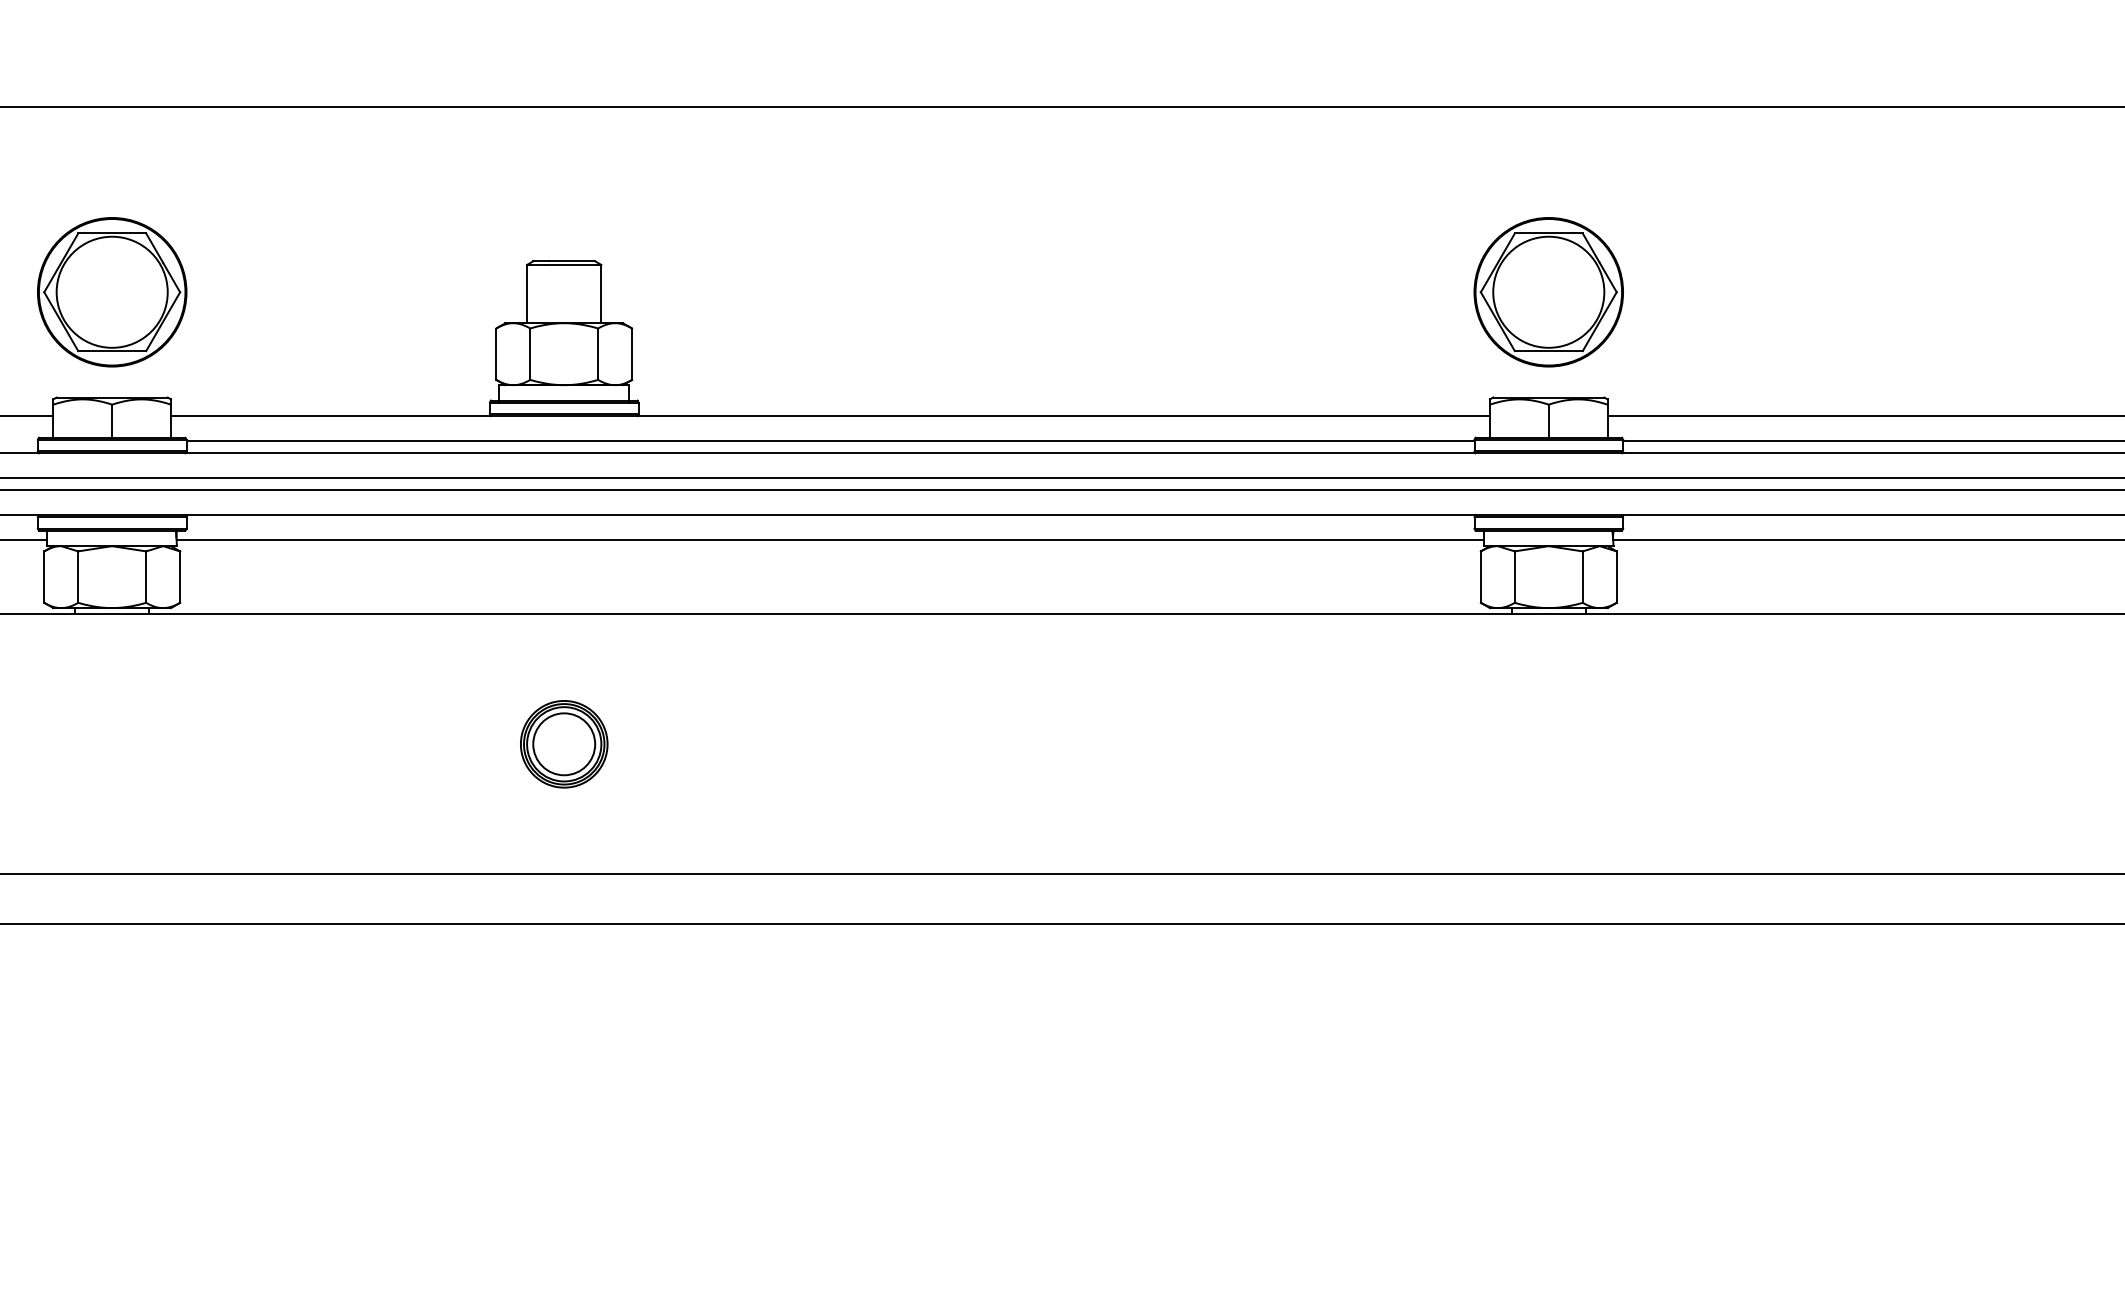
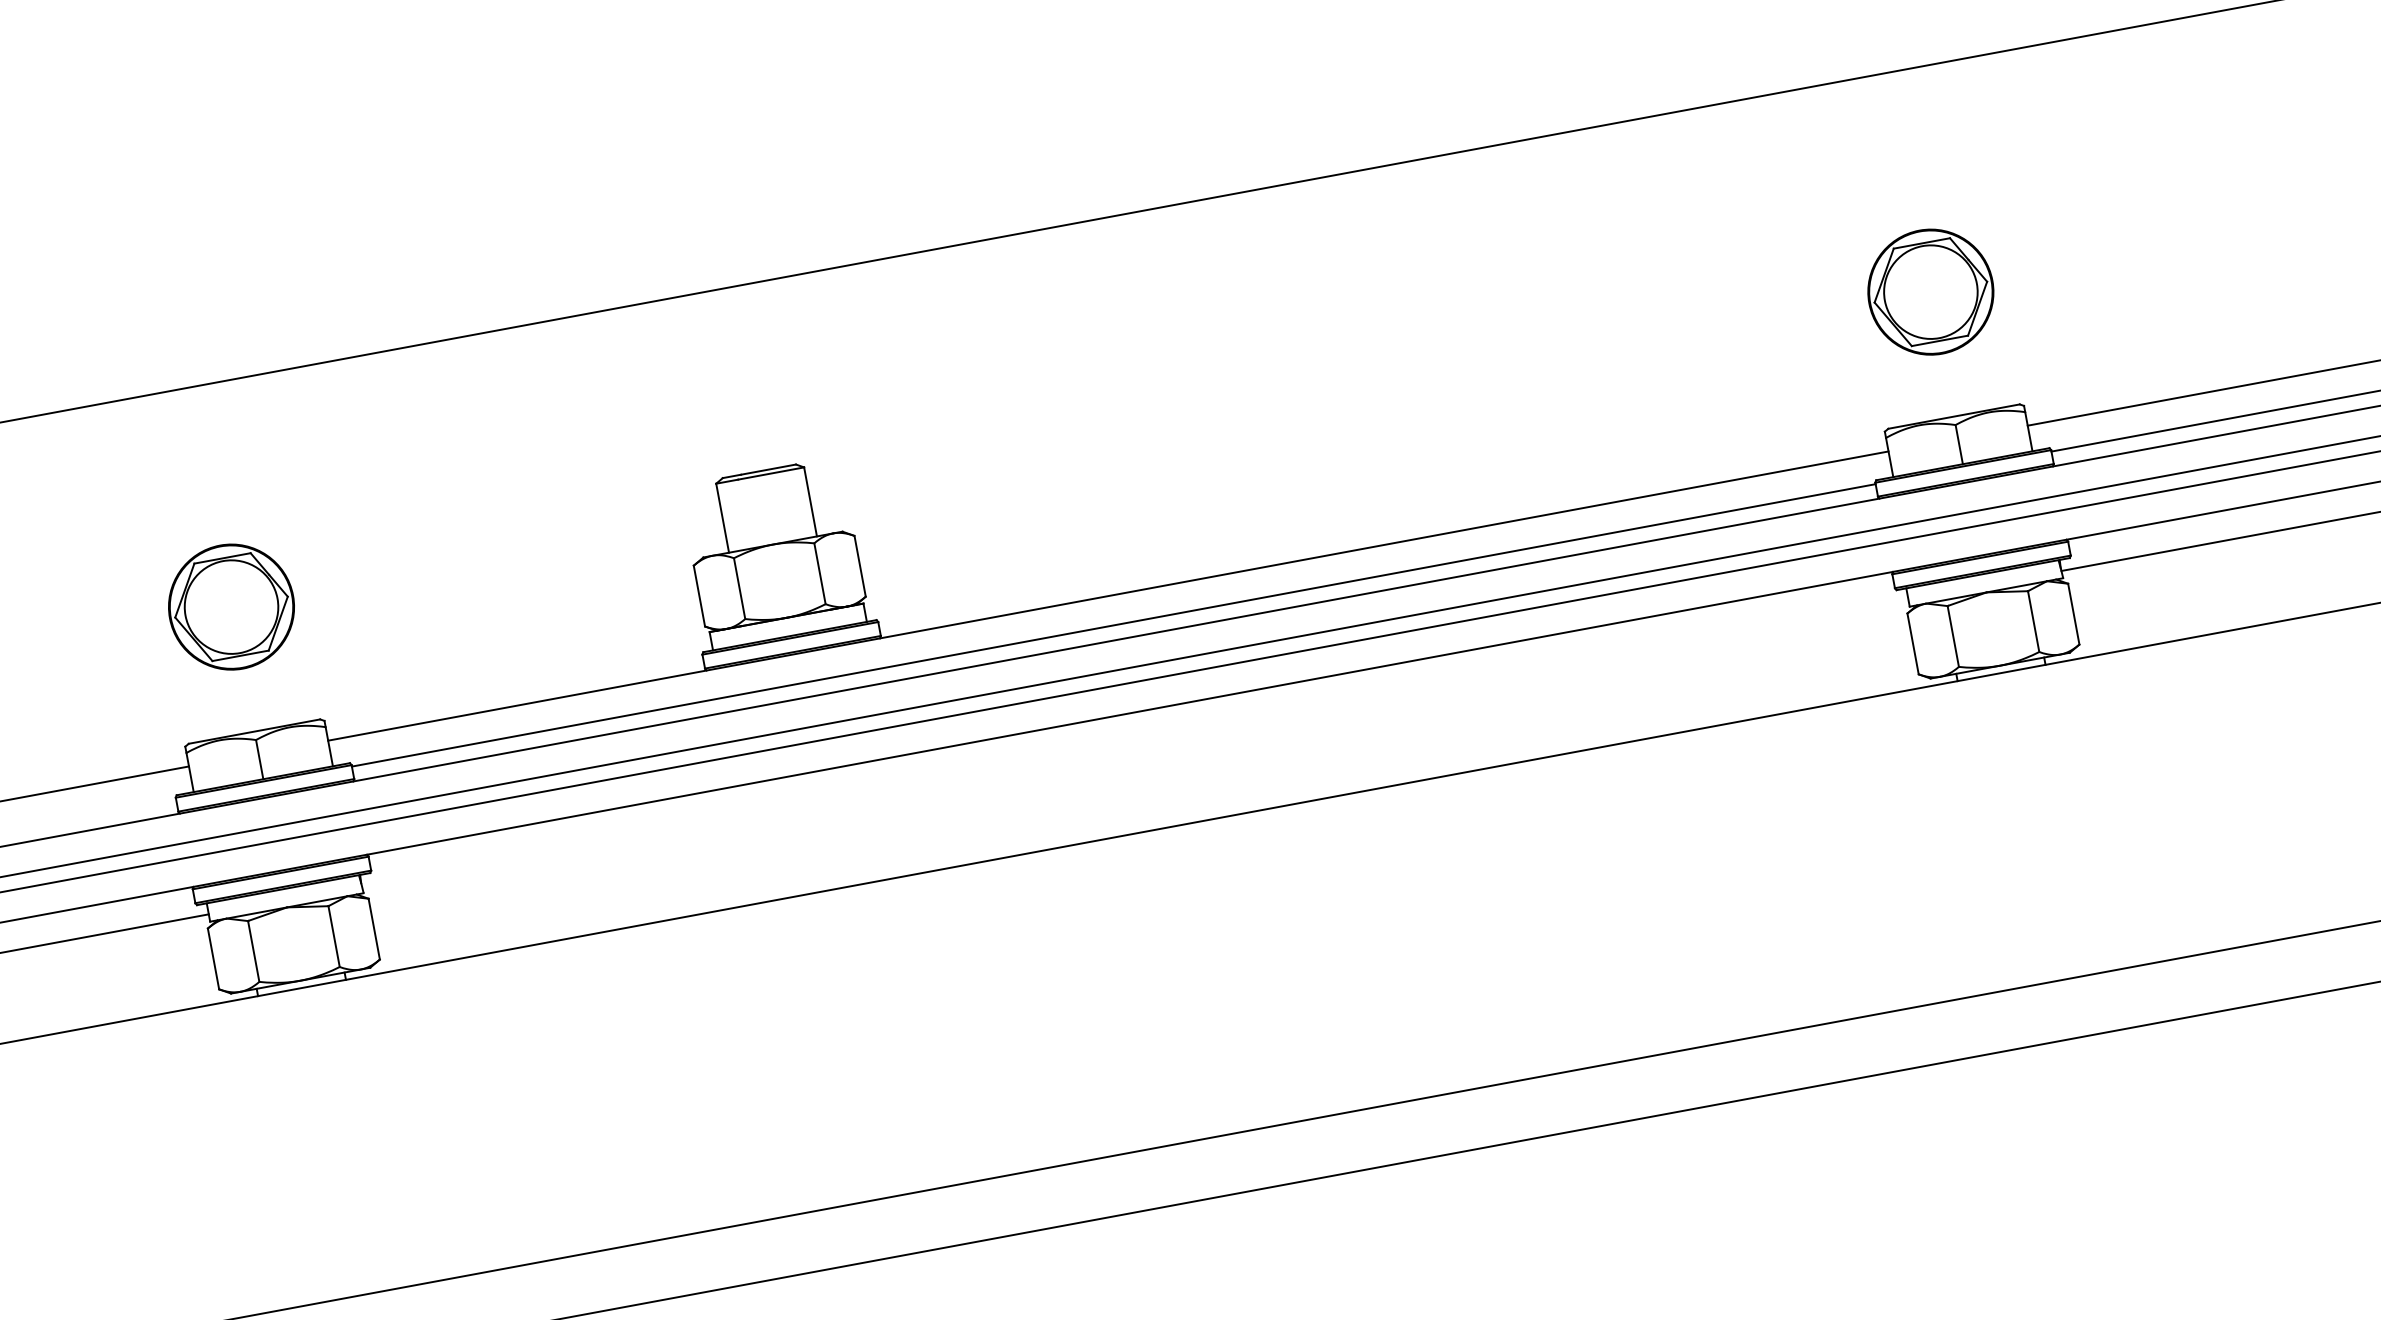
part: (112, 292) -> (231, 607), size x0.7
part: (1548, 292) -> (1930, 292), size x0.7
line: (829, 539) -> (1134, 742), removed
part: (564, 744) -> (865, 1042), removed

